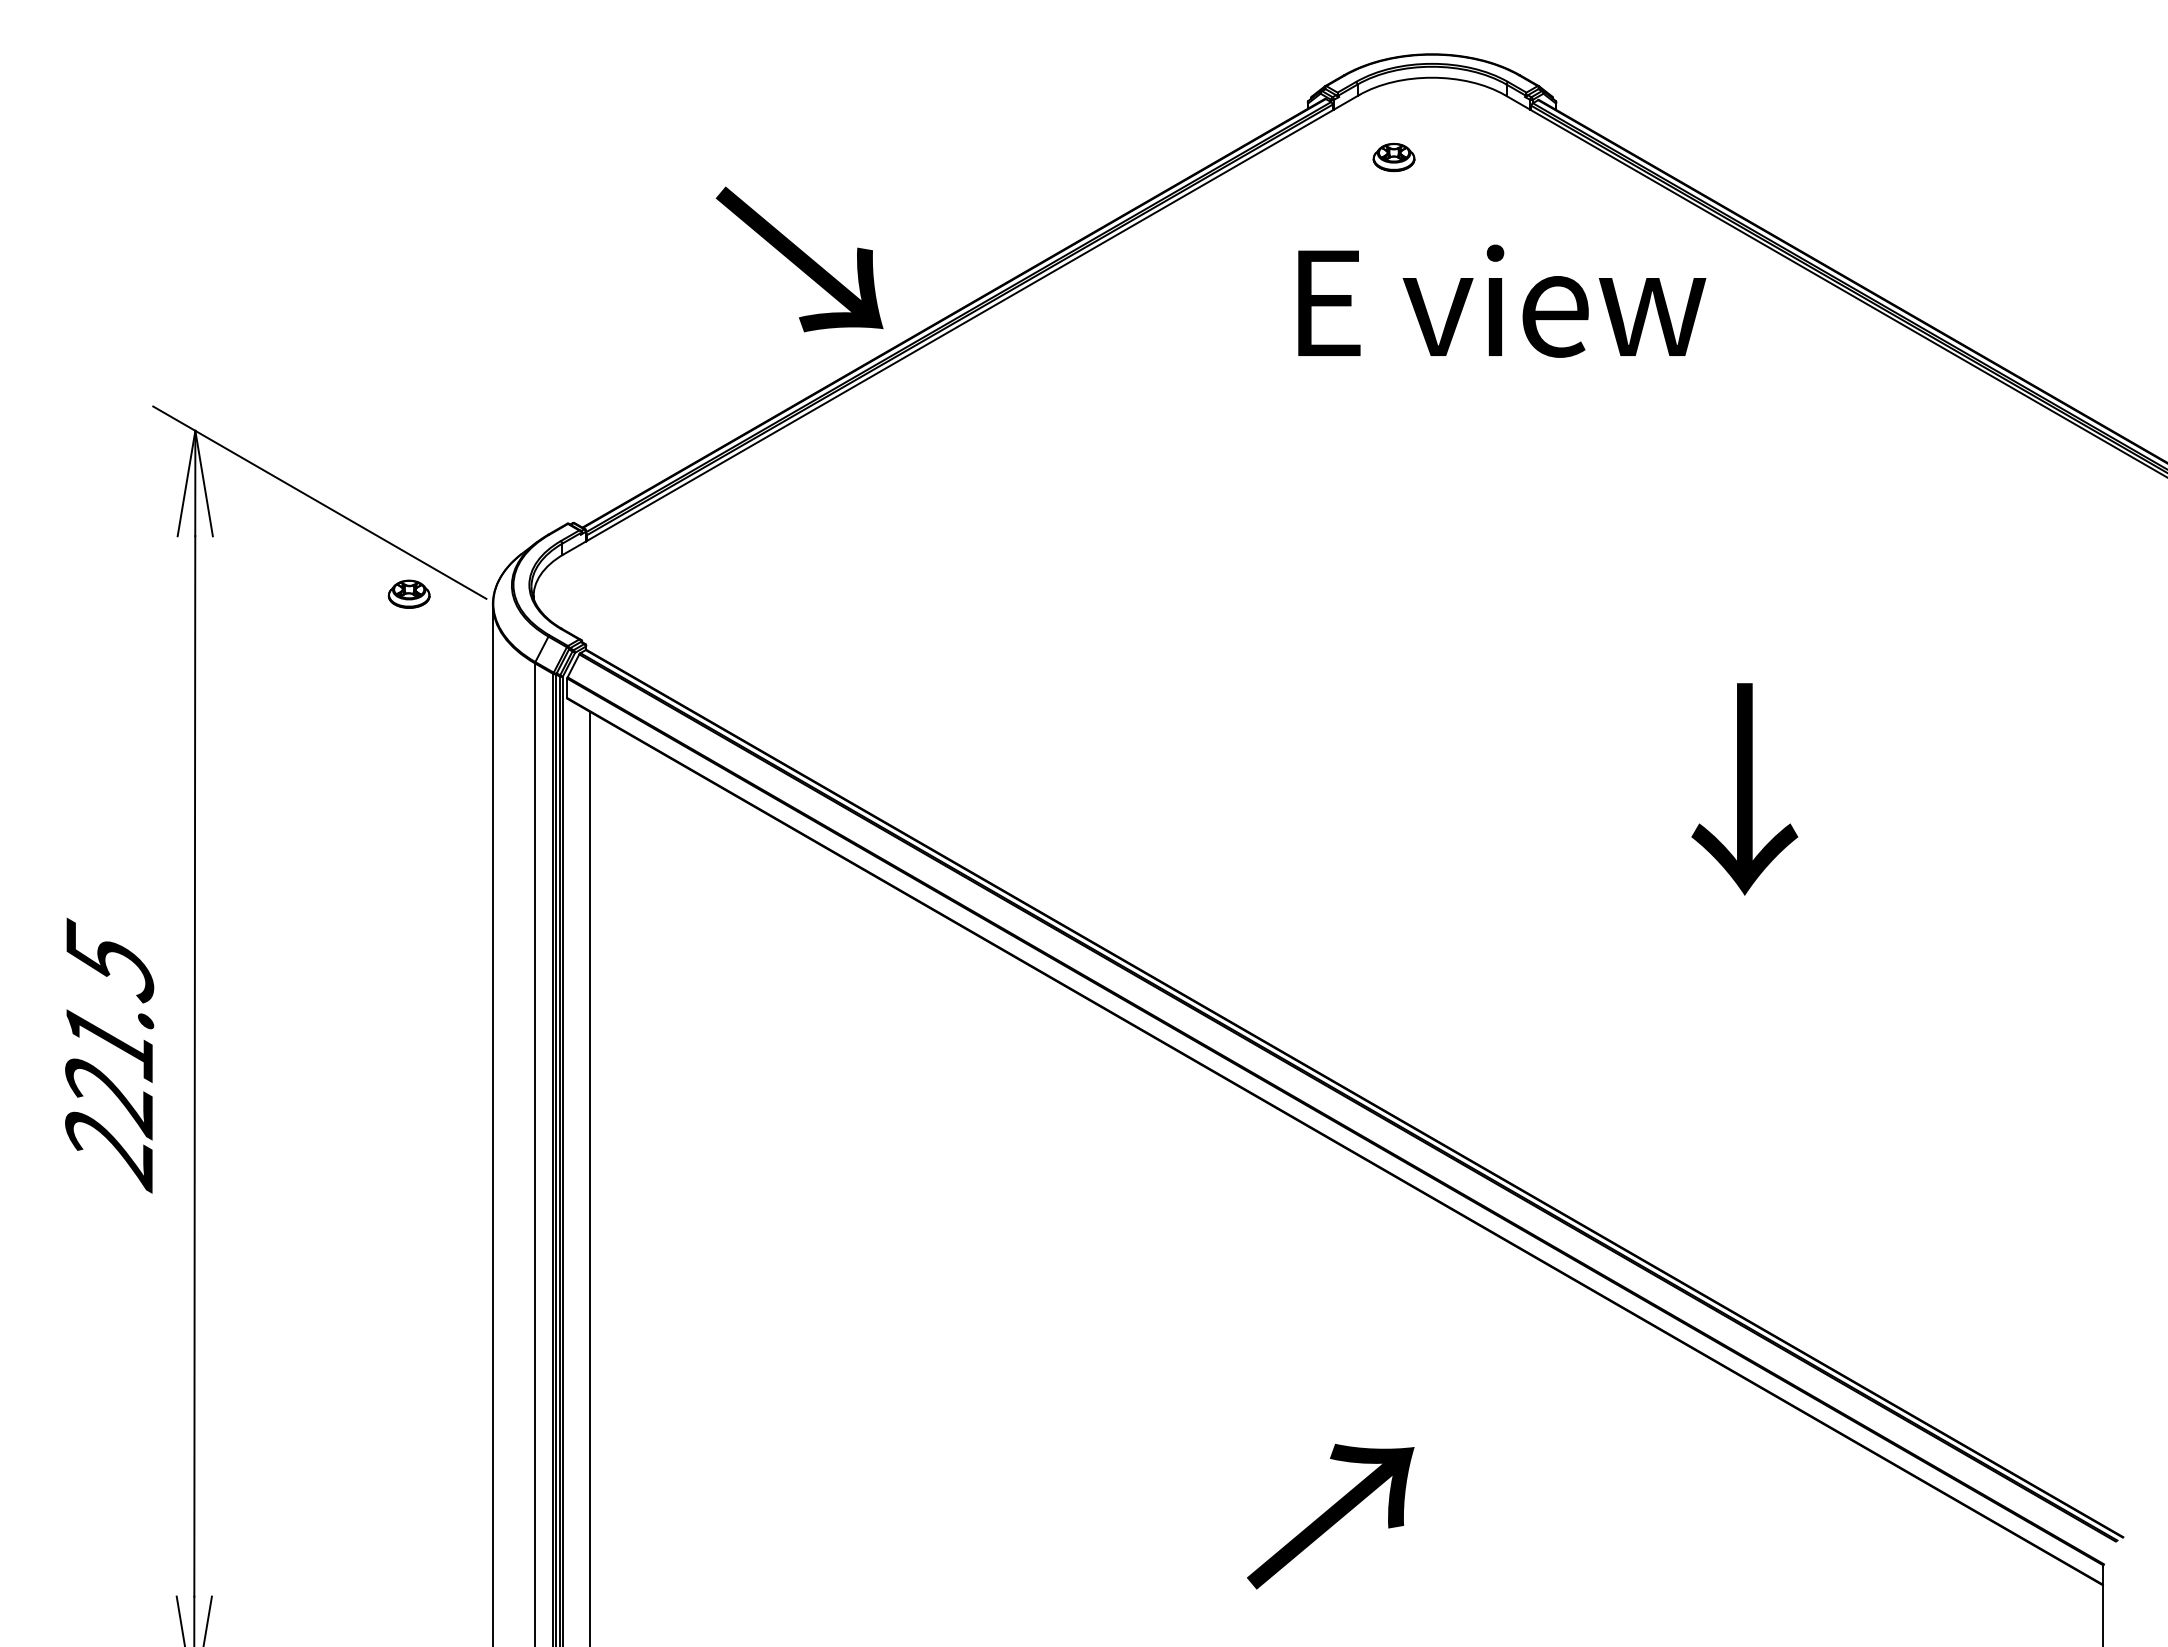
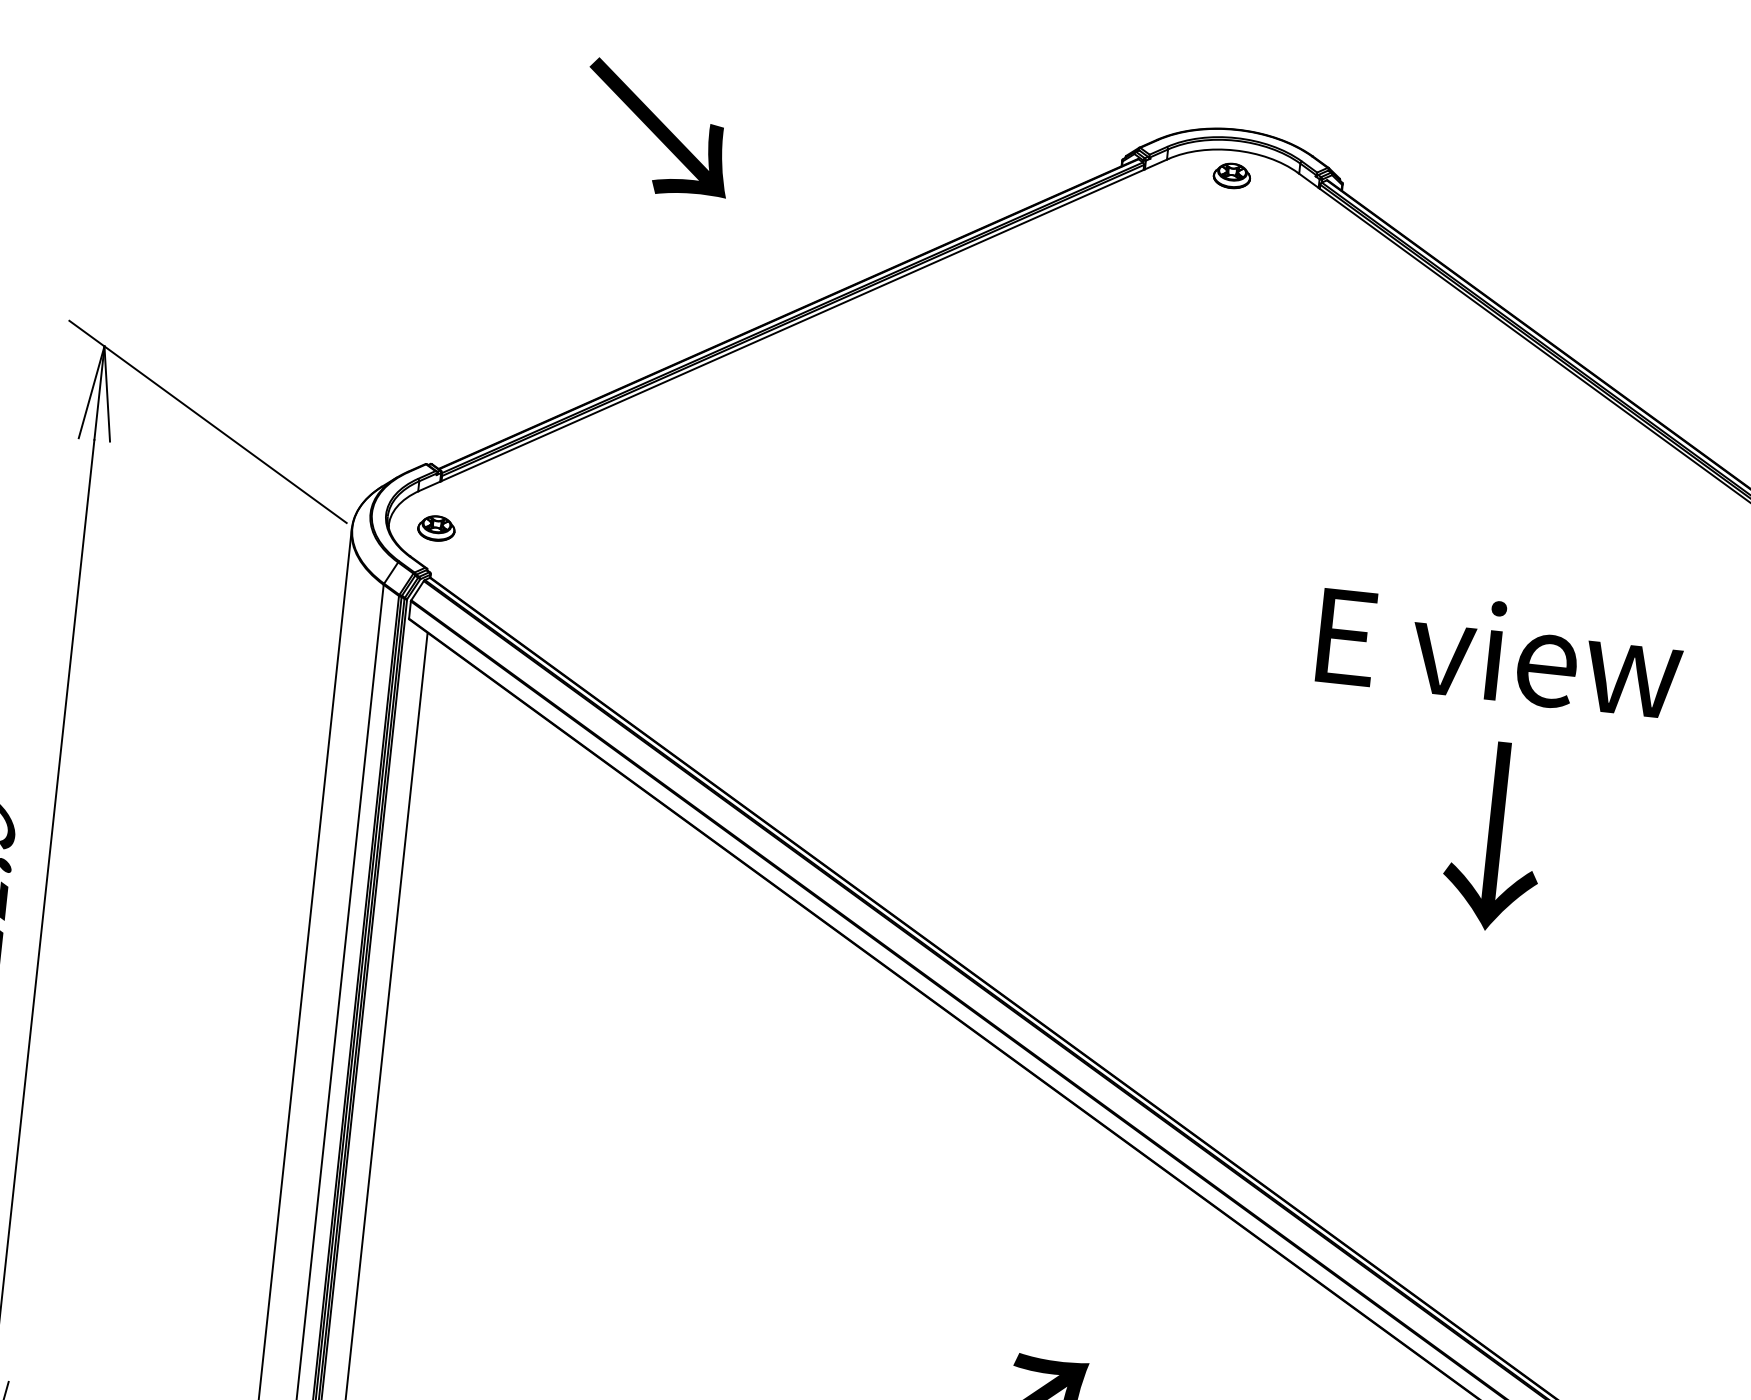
part: (1393, 157) -> (1231, 175), moved
text: (799, 259) -> (658, 128), moved
text: (1502, 300) -> (1501, 651), moved
part: (408, 593) -> (435, 527), moved
text: (1744, 789) -> (1494, 836), moved

